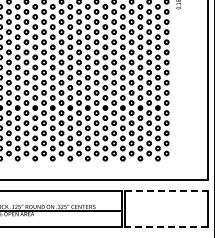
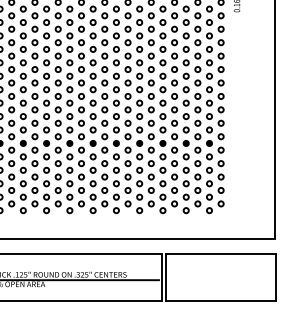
line: (166, 191) -> (220, 254), dashed -> solid
line: (166, 226) -> (220, 300), dashed -> solid

